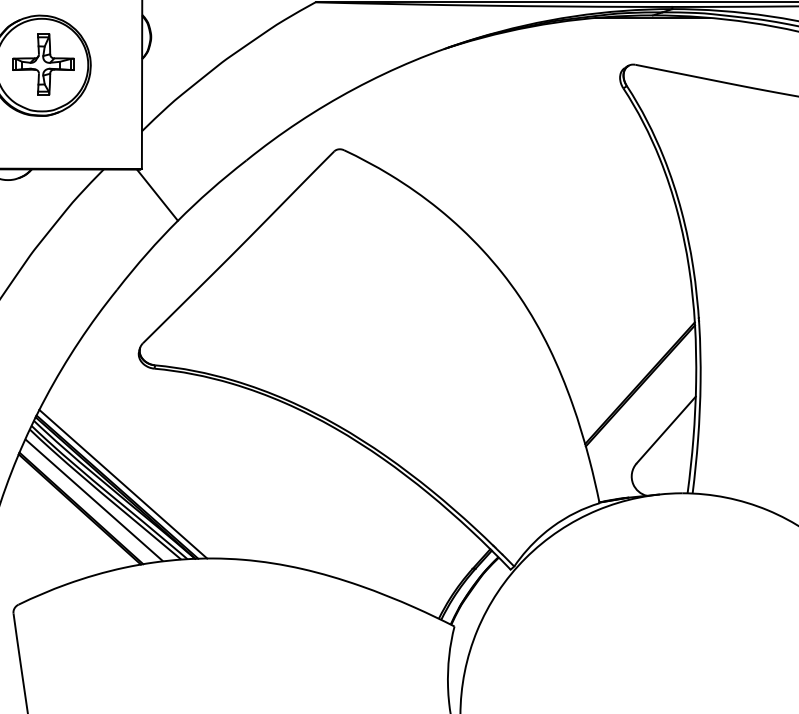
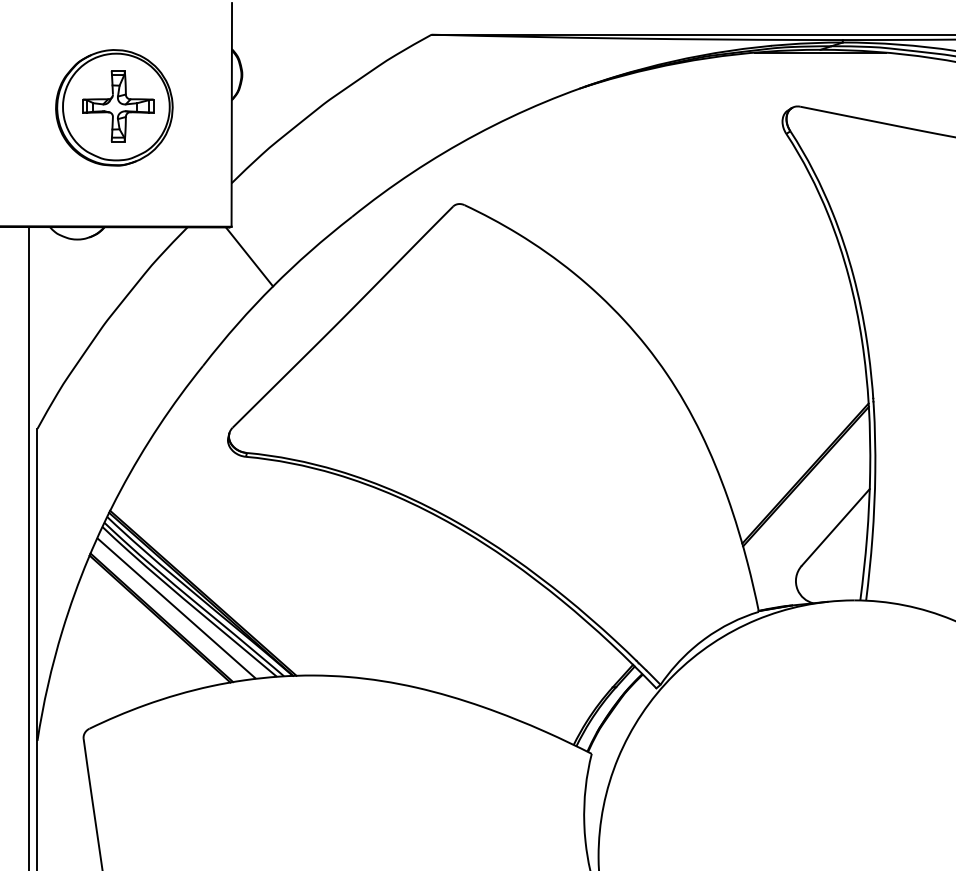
line: (122, 483) -> (209, 589), removed

